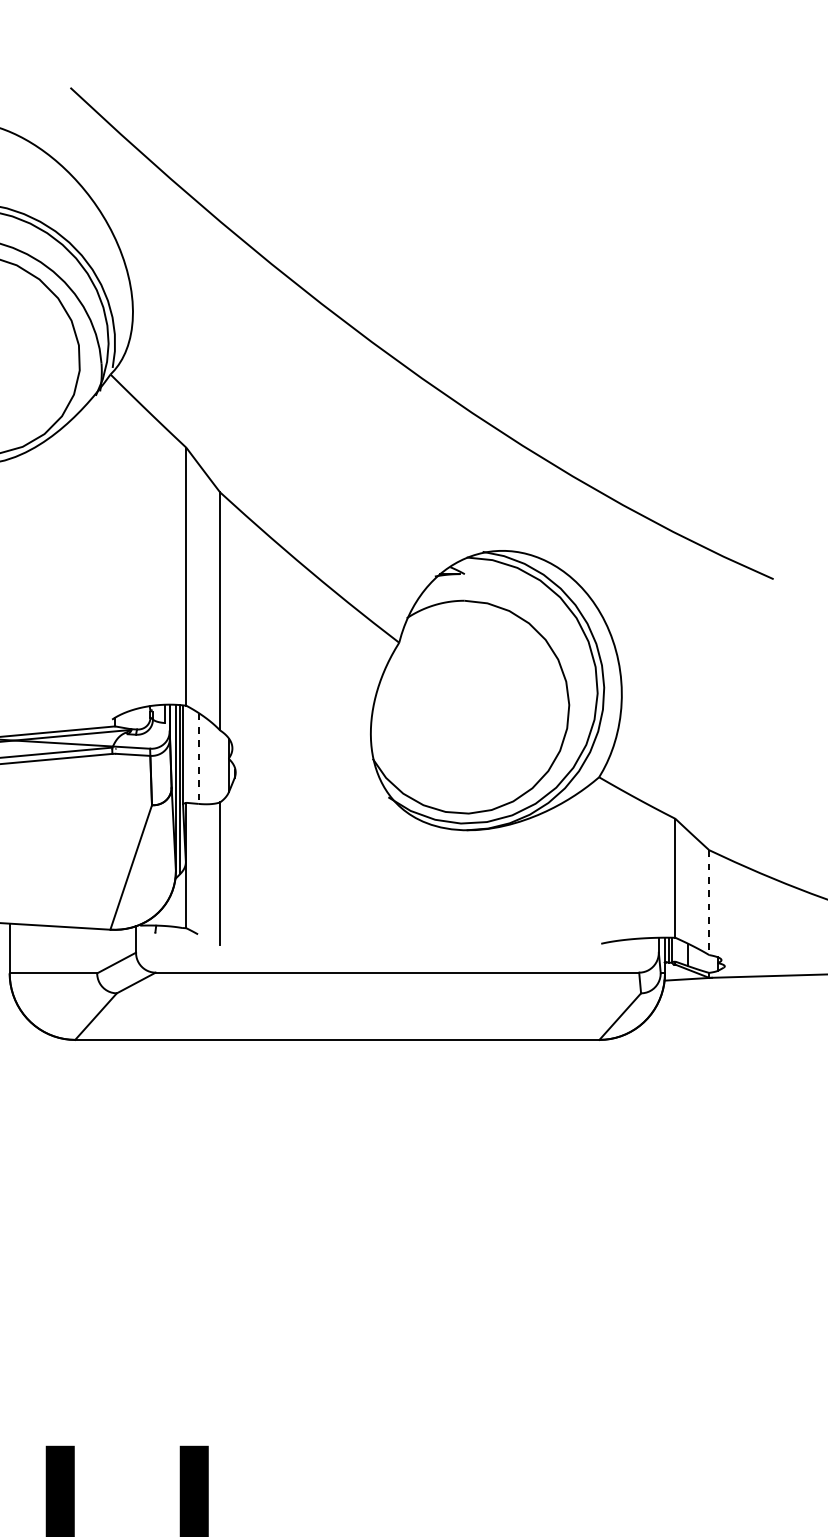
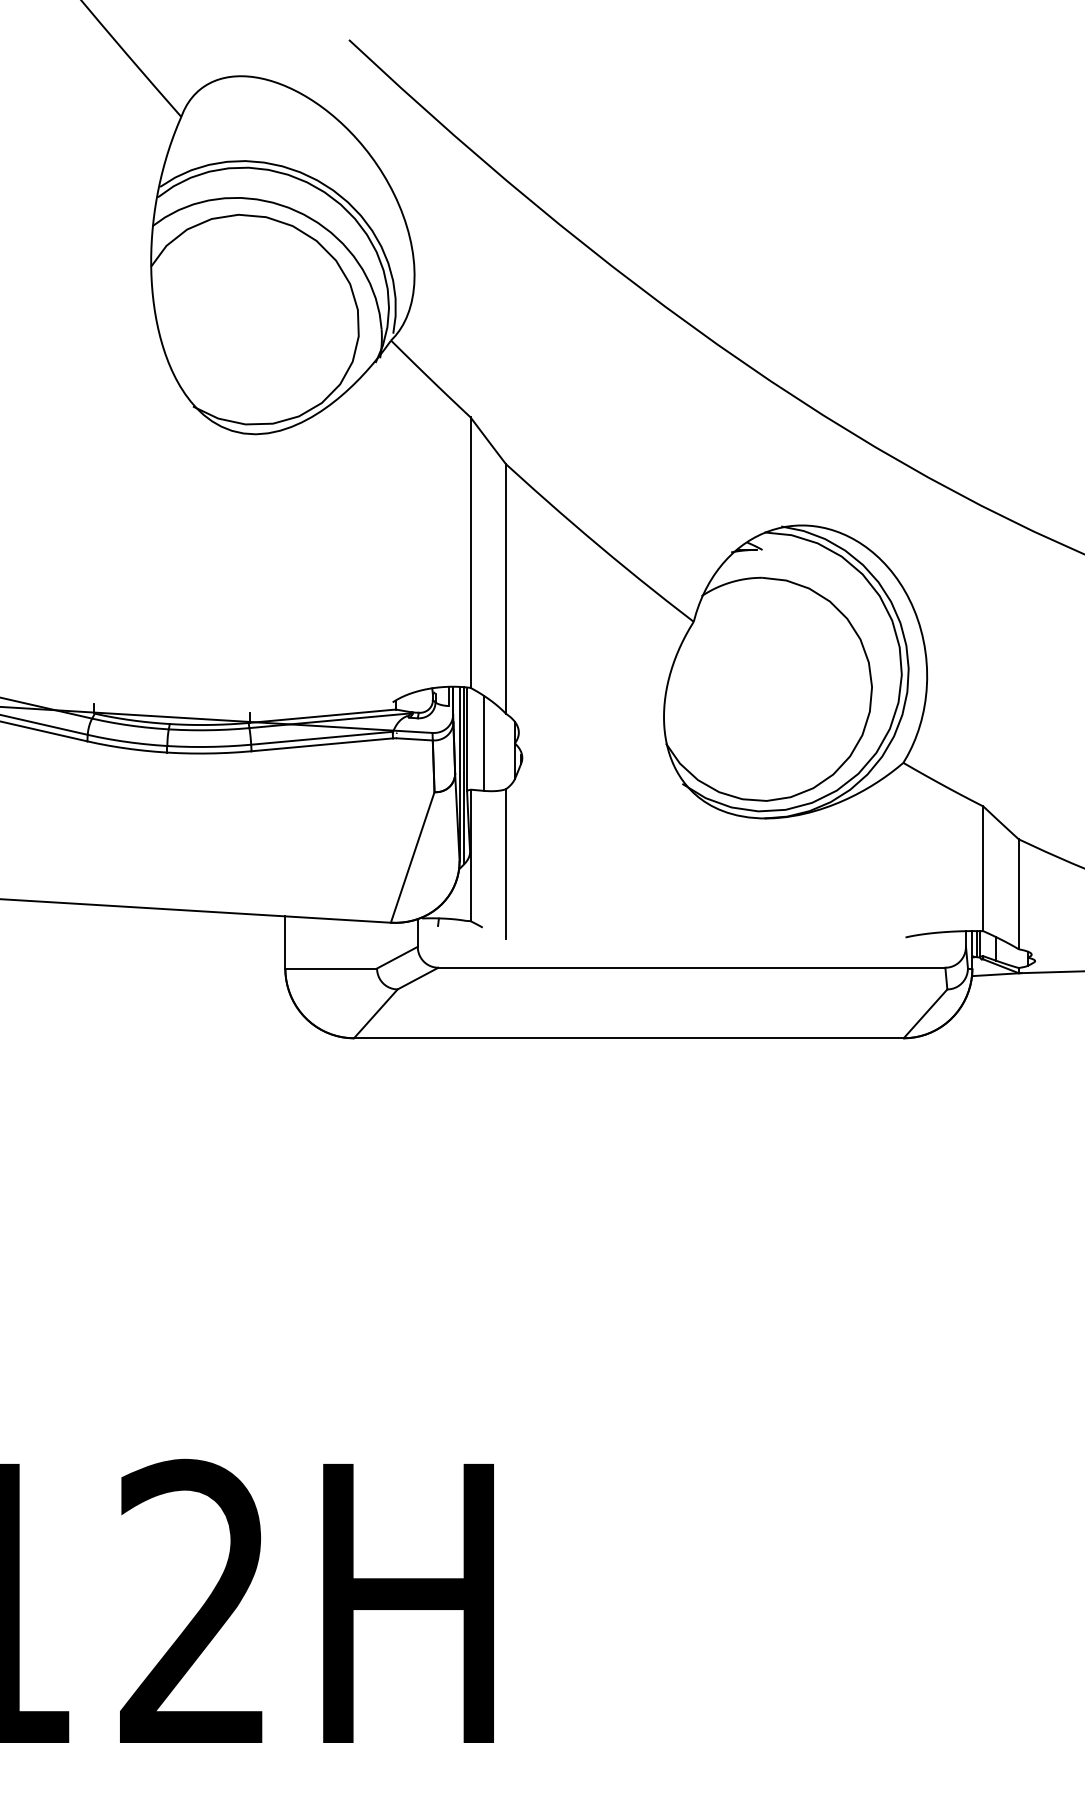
line: (198, 759) -> (483, 744), dashed -> solid
line: (708, 902) -> (1018, 894), dashed -> solid

